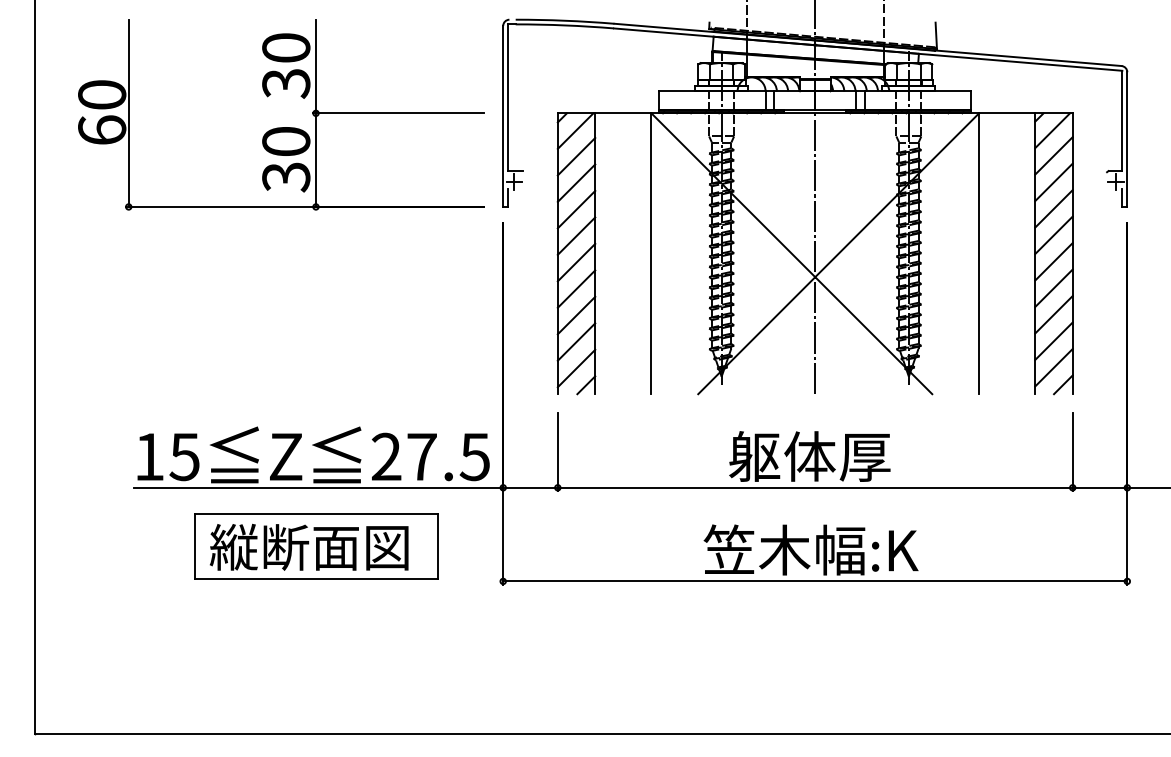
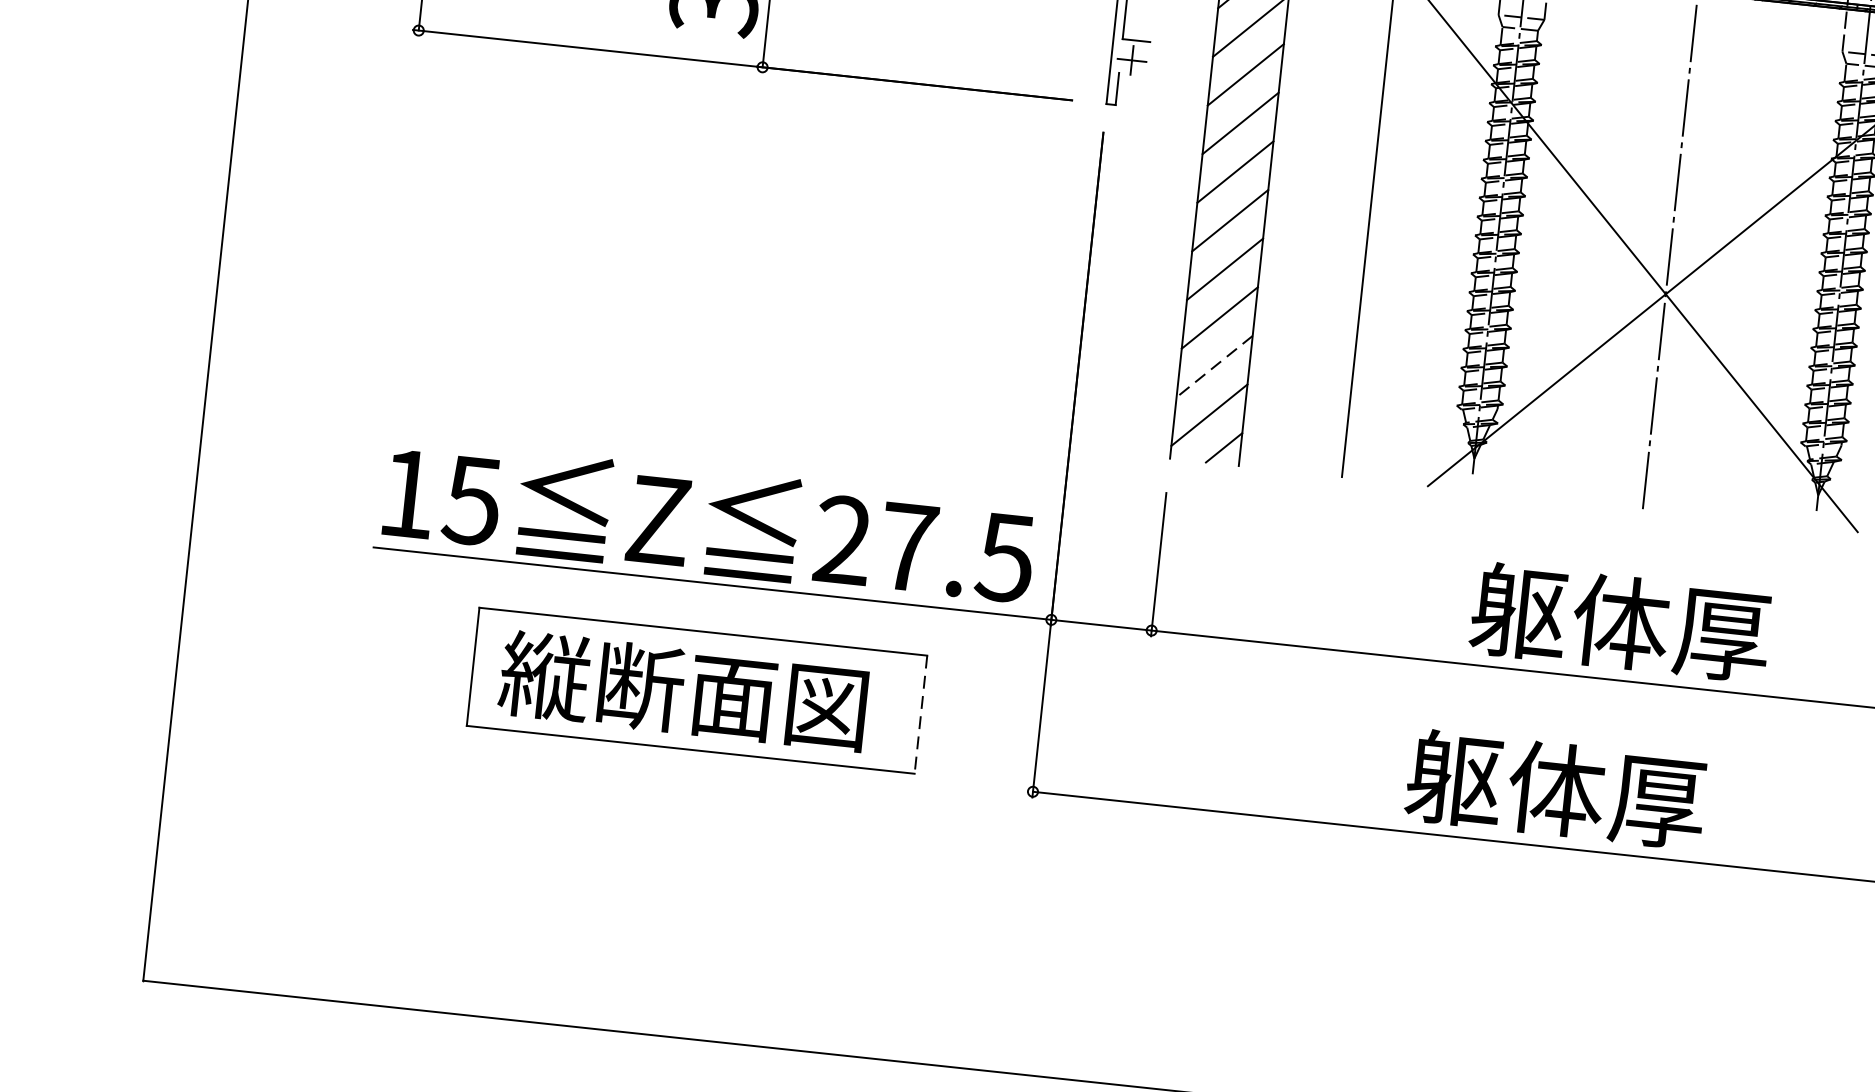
line: (576, 342) -> (1214, 367), solid -> dashed
line: (438, 546) -> (921, 714), solid -> dashed
text: (810, 549) -> (1603, 793), 笠木幅:K -> 躯体厚

